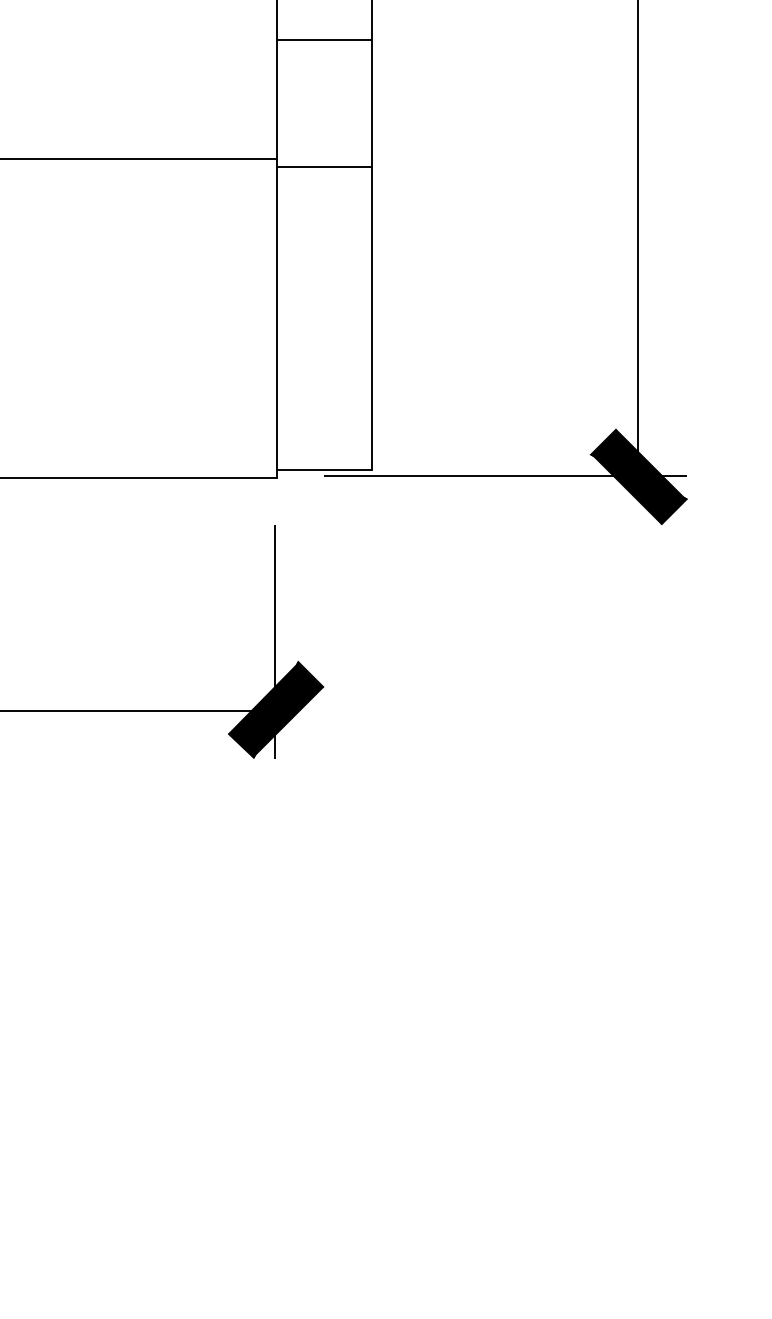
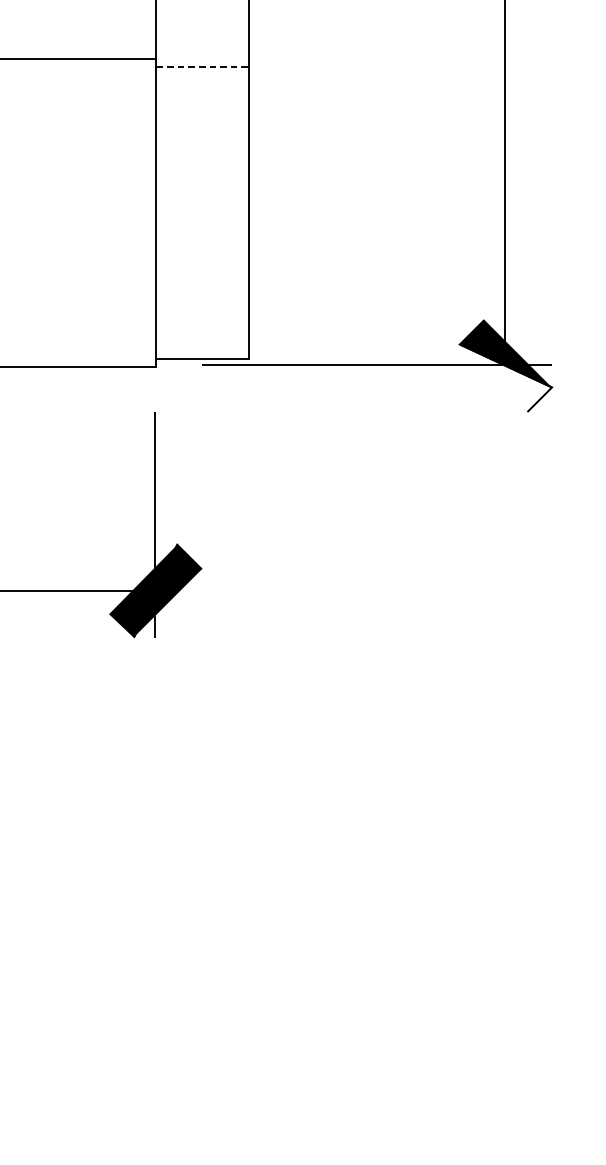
line: (324, 166) -> (202, 66), solid -> dashed
fill: (638, 489) -> (505, 378), removed

